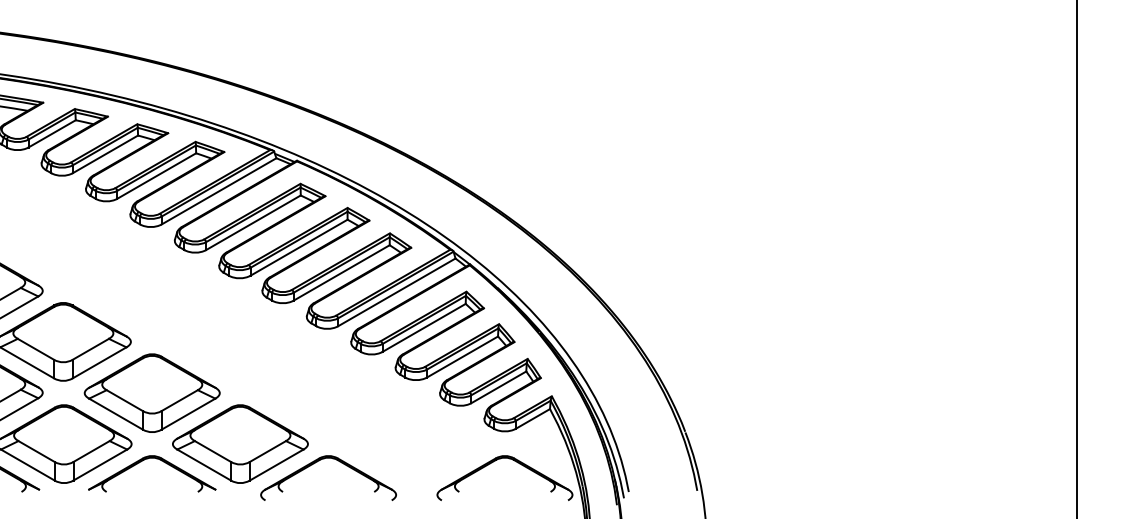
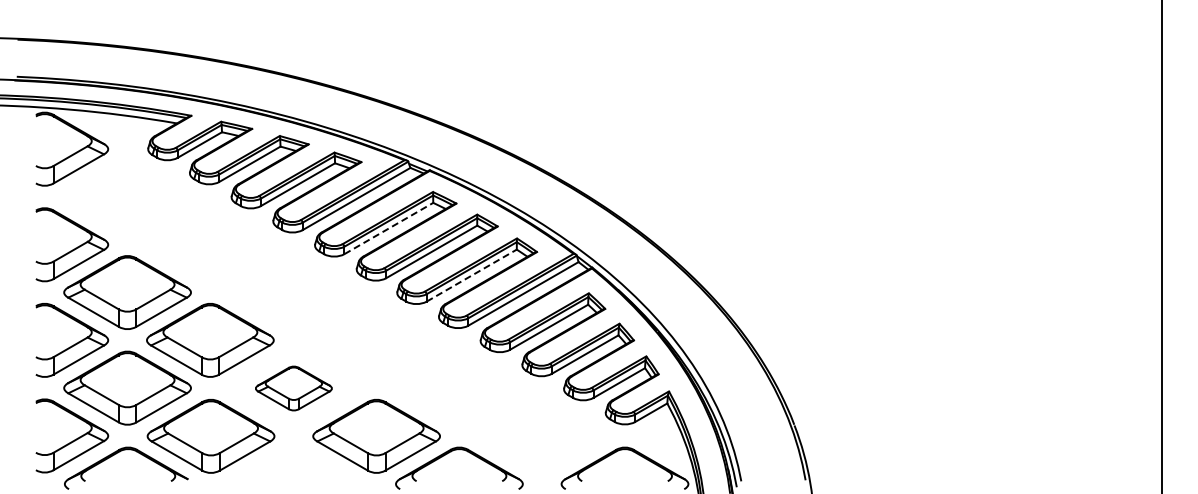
line: (254, 222) -> (389, 228), solid -> dashed
line: (342, 272) -> (472, 275), solid -> dashed
part: (151, 393) -> (293, 388), size x0.6
part: (151, 459) -> (293, 450), removed

